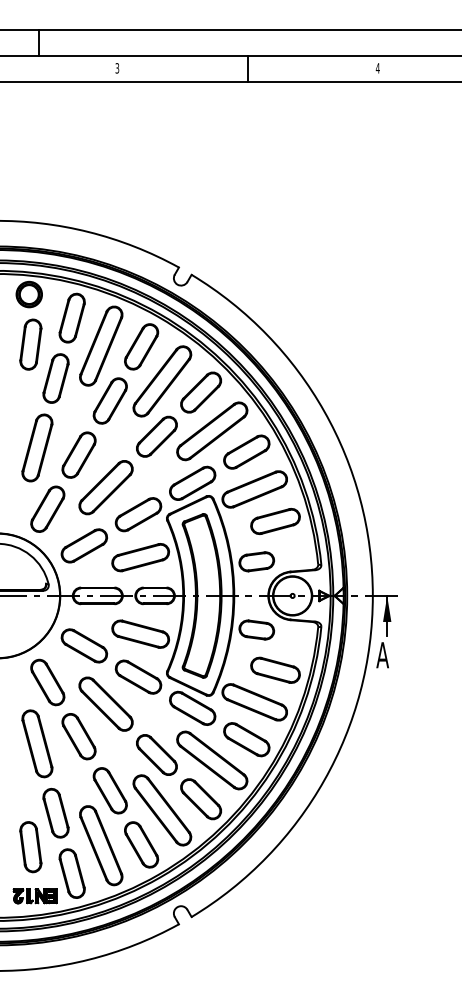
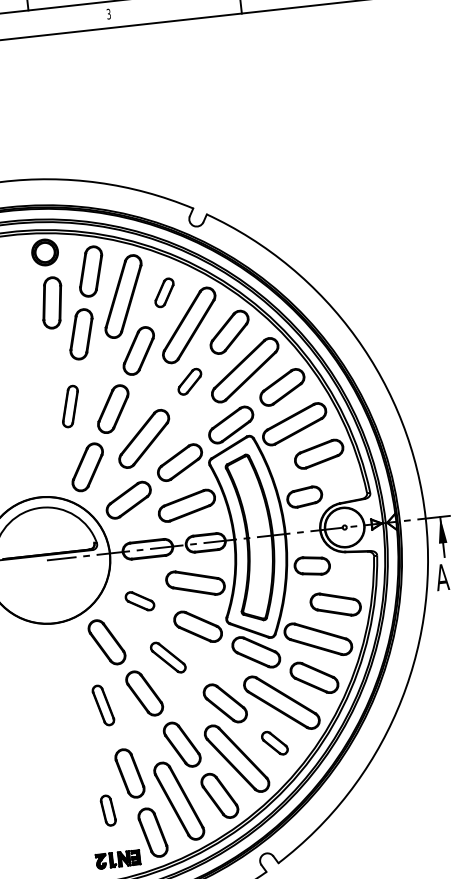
part: (141, 346) -> (164, 292), size x0.6
part: (156, 436) -> (189, 381), size x0.6
part: (37, 447) -> (70, 406), size x0.6
part: (84, 645) -> (140, 600), size x0.6
part: (105, 703) -> (167, 657), size x0.6
part: (37, 743) -> (103, 705), size x0.6
part: (200, 799) -> (274, 743), size x0.6
part: (30, 847) -> (107, 810), size x0.6

